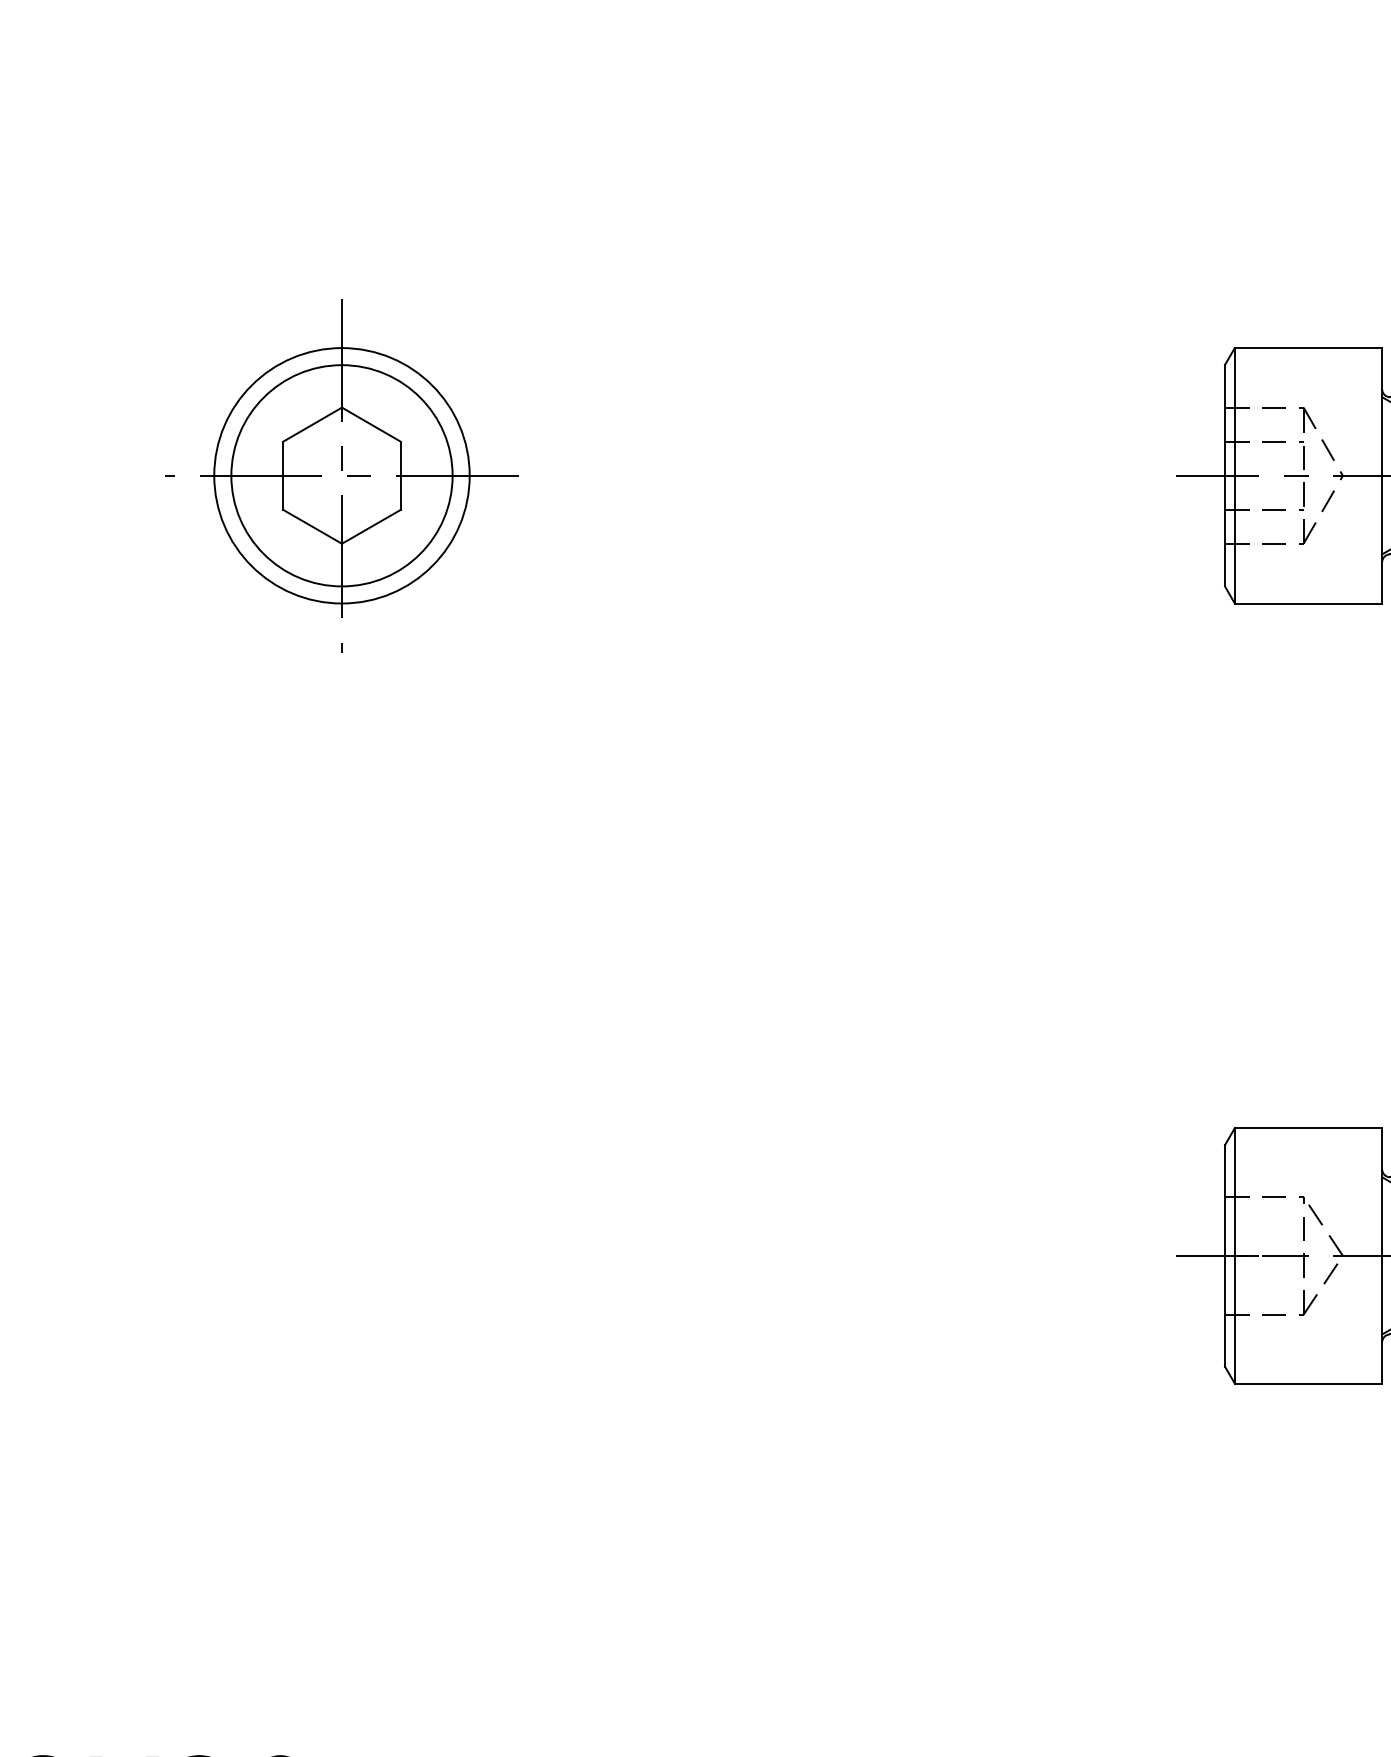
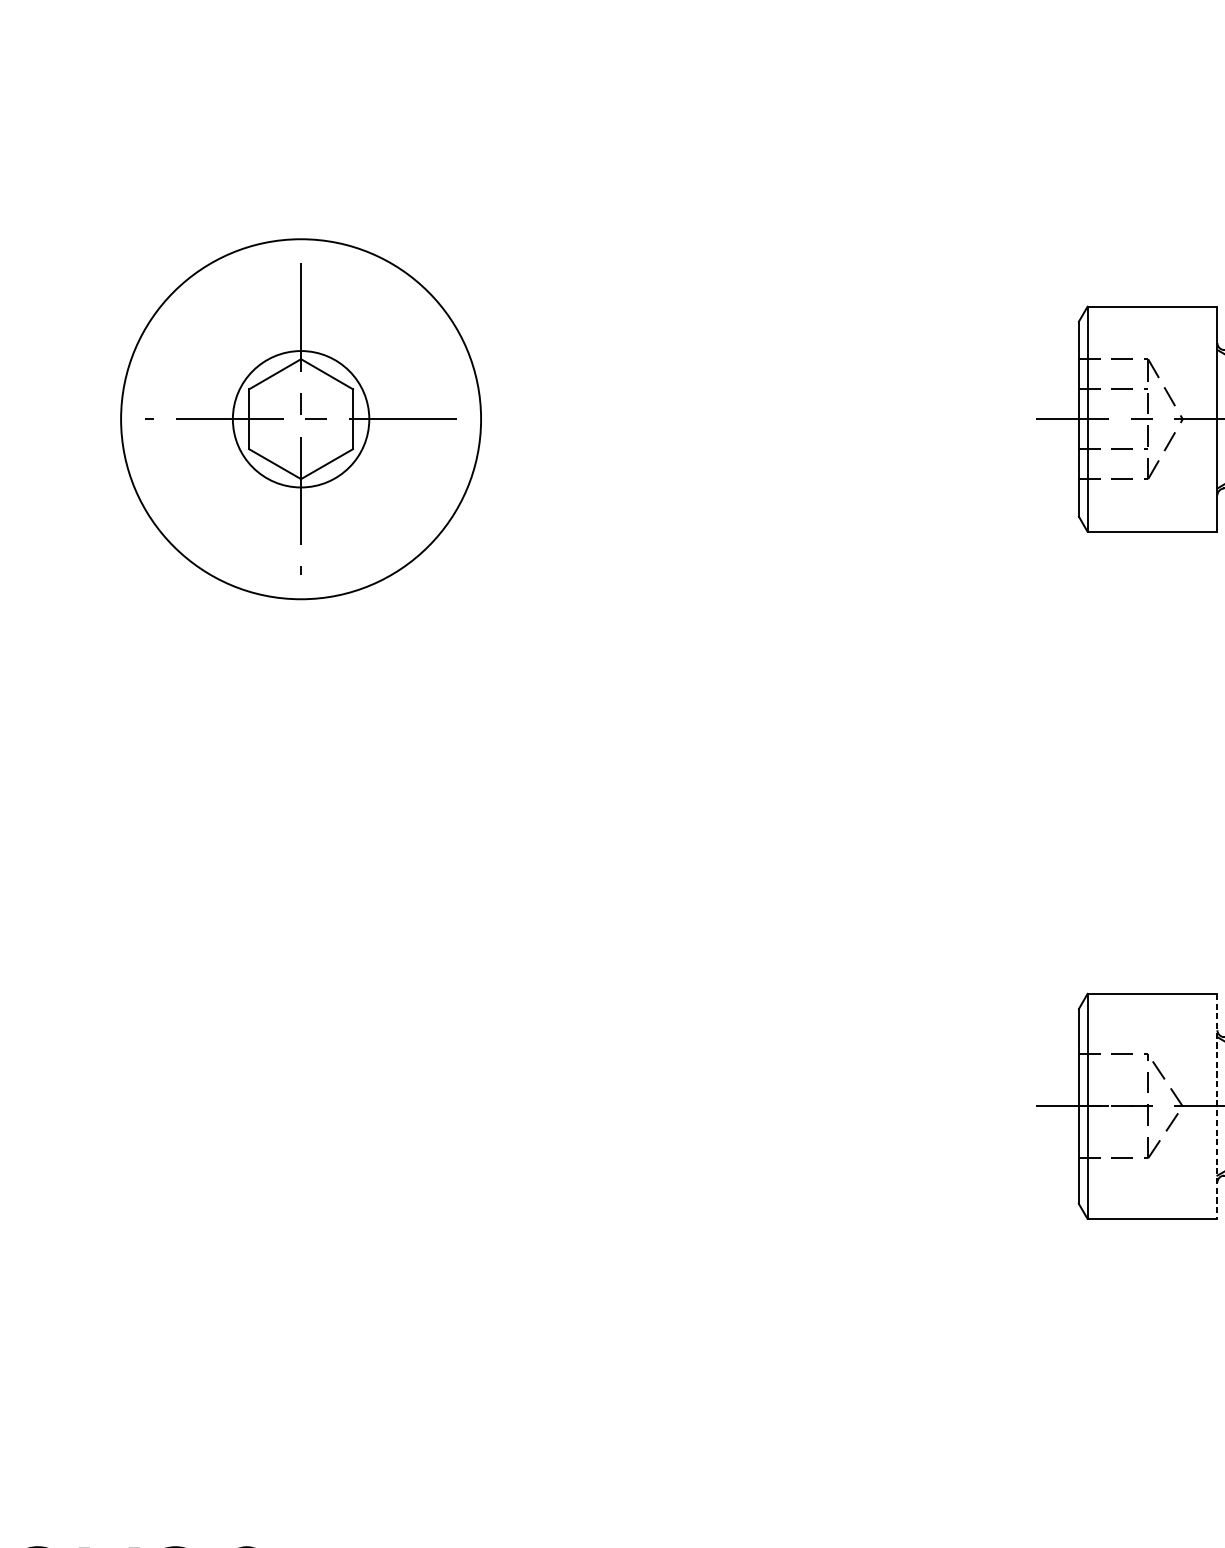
circle: (341, 475) -> (300, 418), size x0.7
circle: (341, 475) -> (300, 418), size x1.6
line: (1382, 1255) -> (1217, 1106), solid -> dashed

